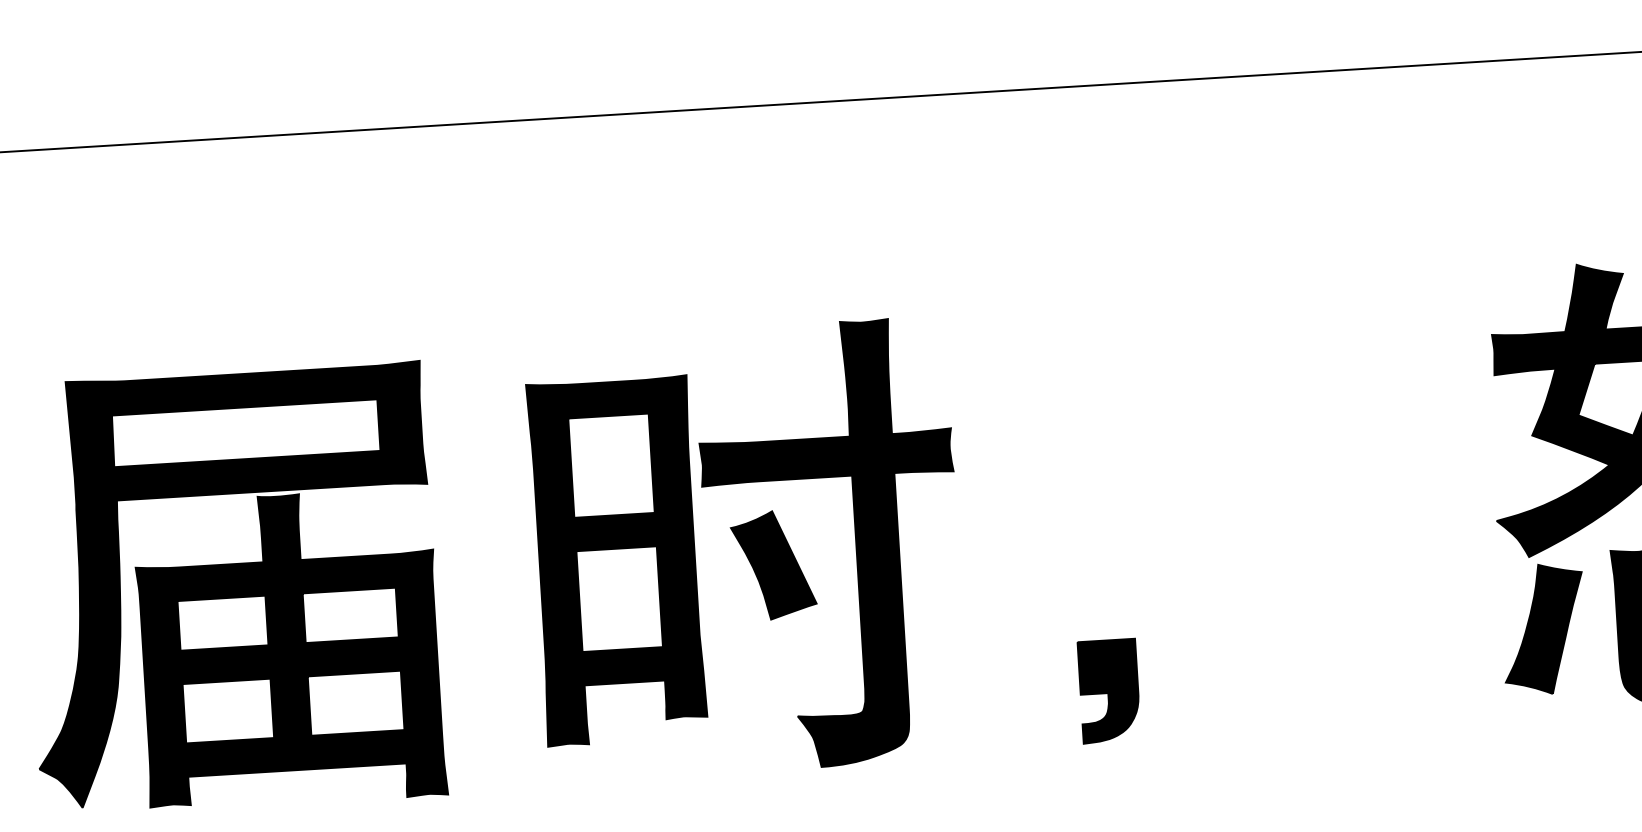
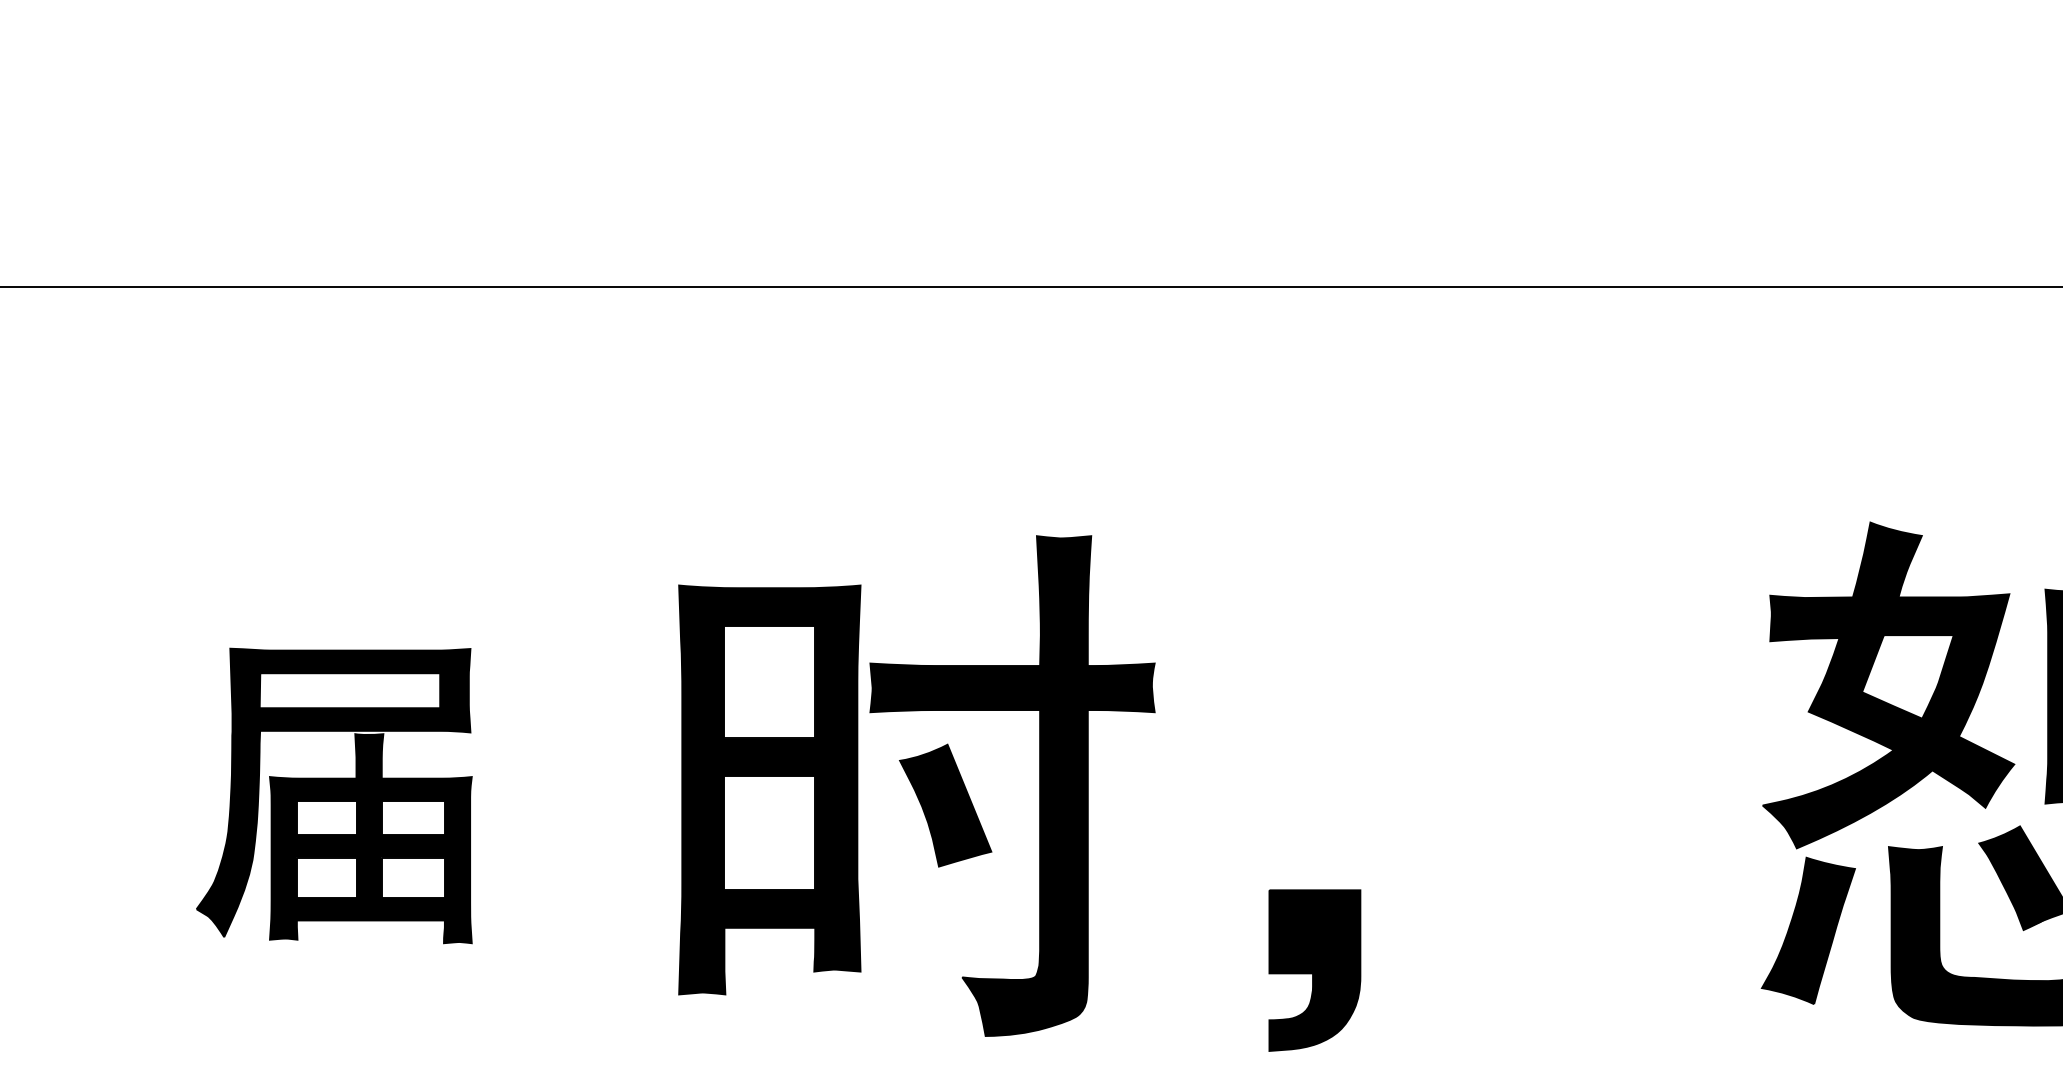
part: (232, 589) -> (334, 795), size x0.6
part: (1109, 691) -> (1314, 970), size x1.4

